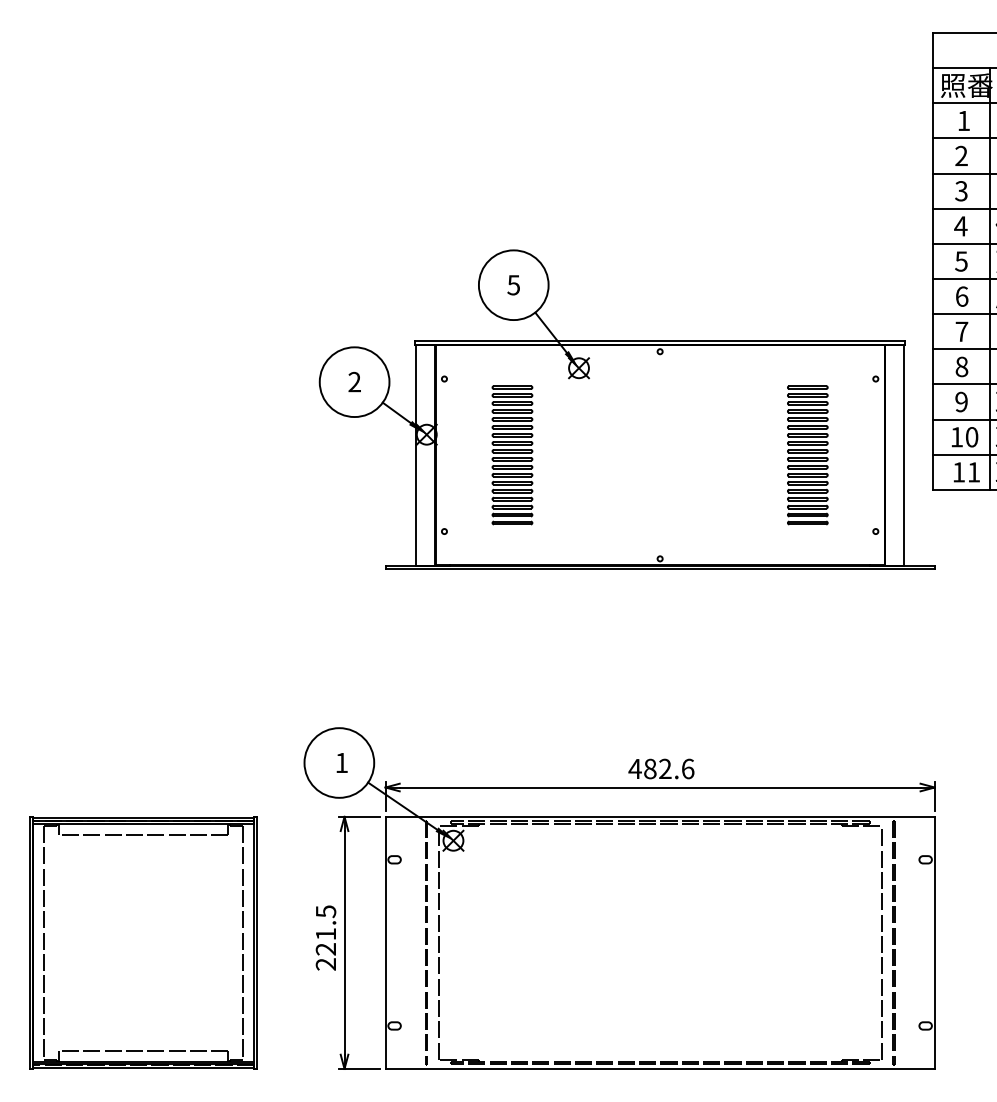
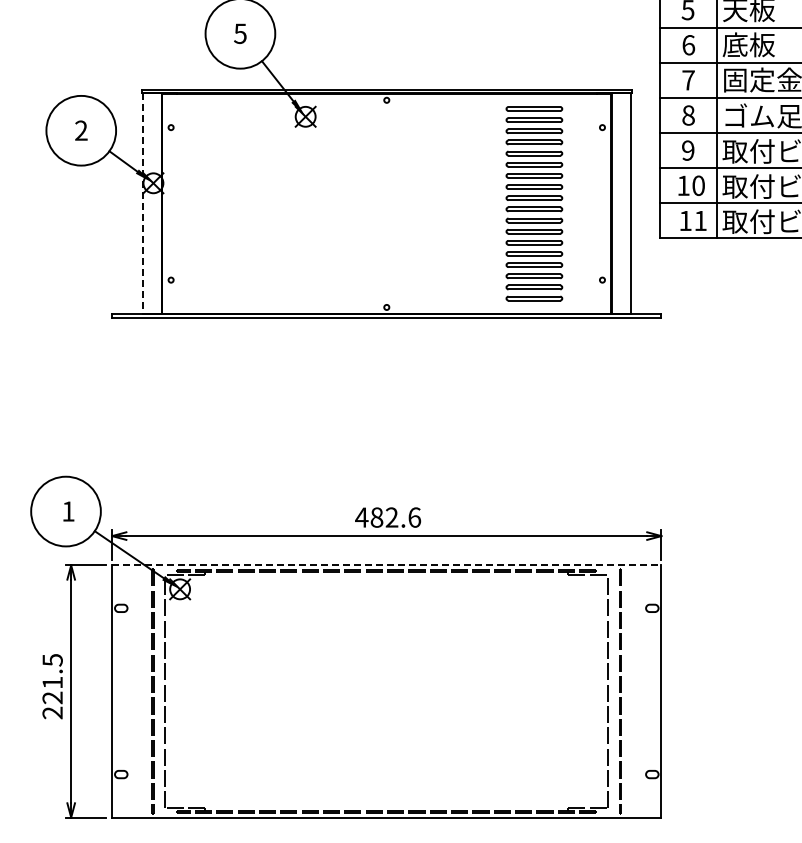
line: (416, 455) -> (143, 204), solid -> dashed
part: (512, 455) -> (239, 204), removed
part: (807, 455) -> (534, 204), size x1.4
line: (660, 816) -> (387, 565), solid -> dashed

